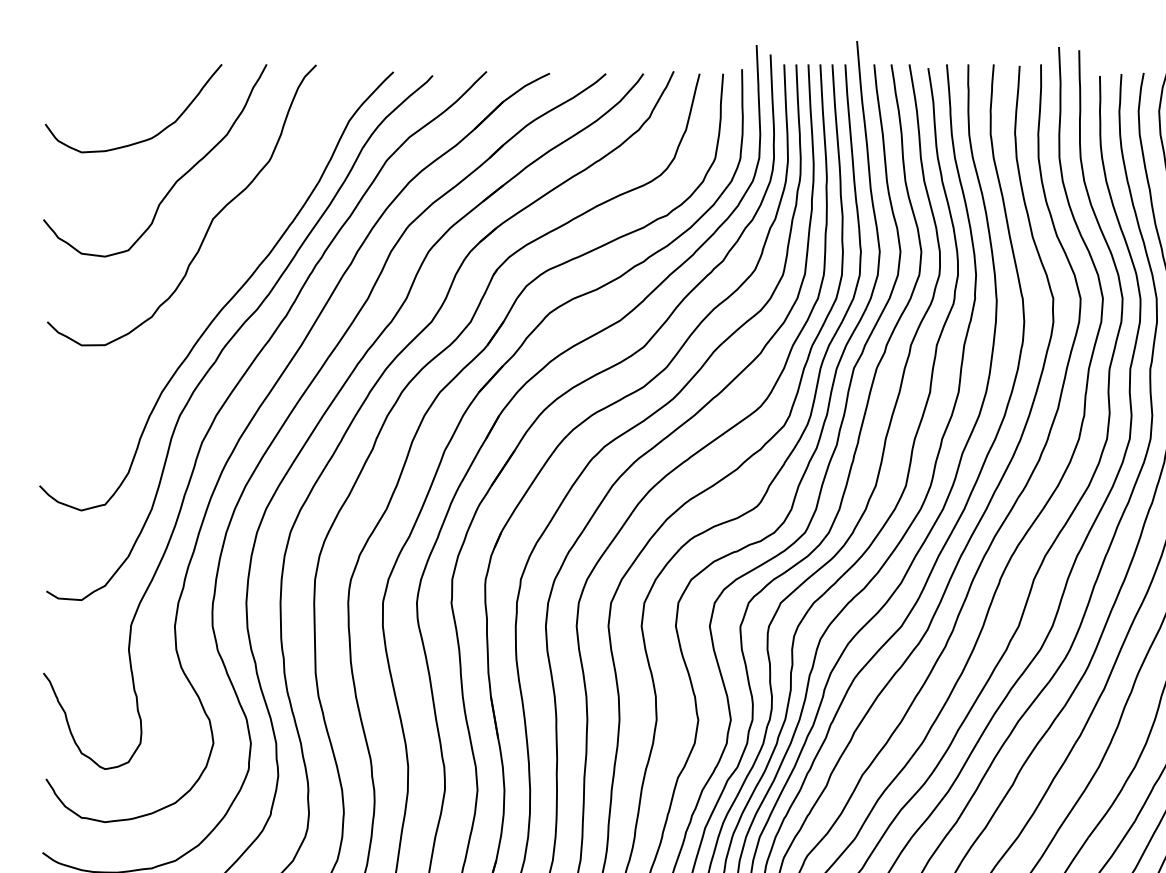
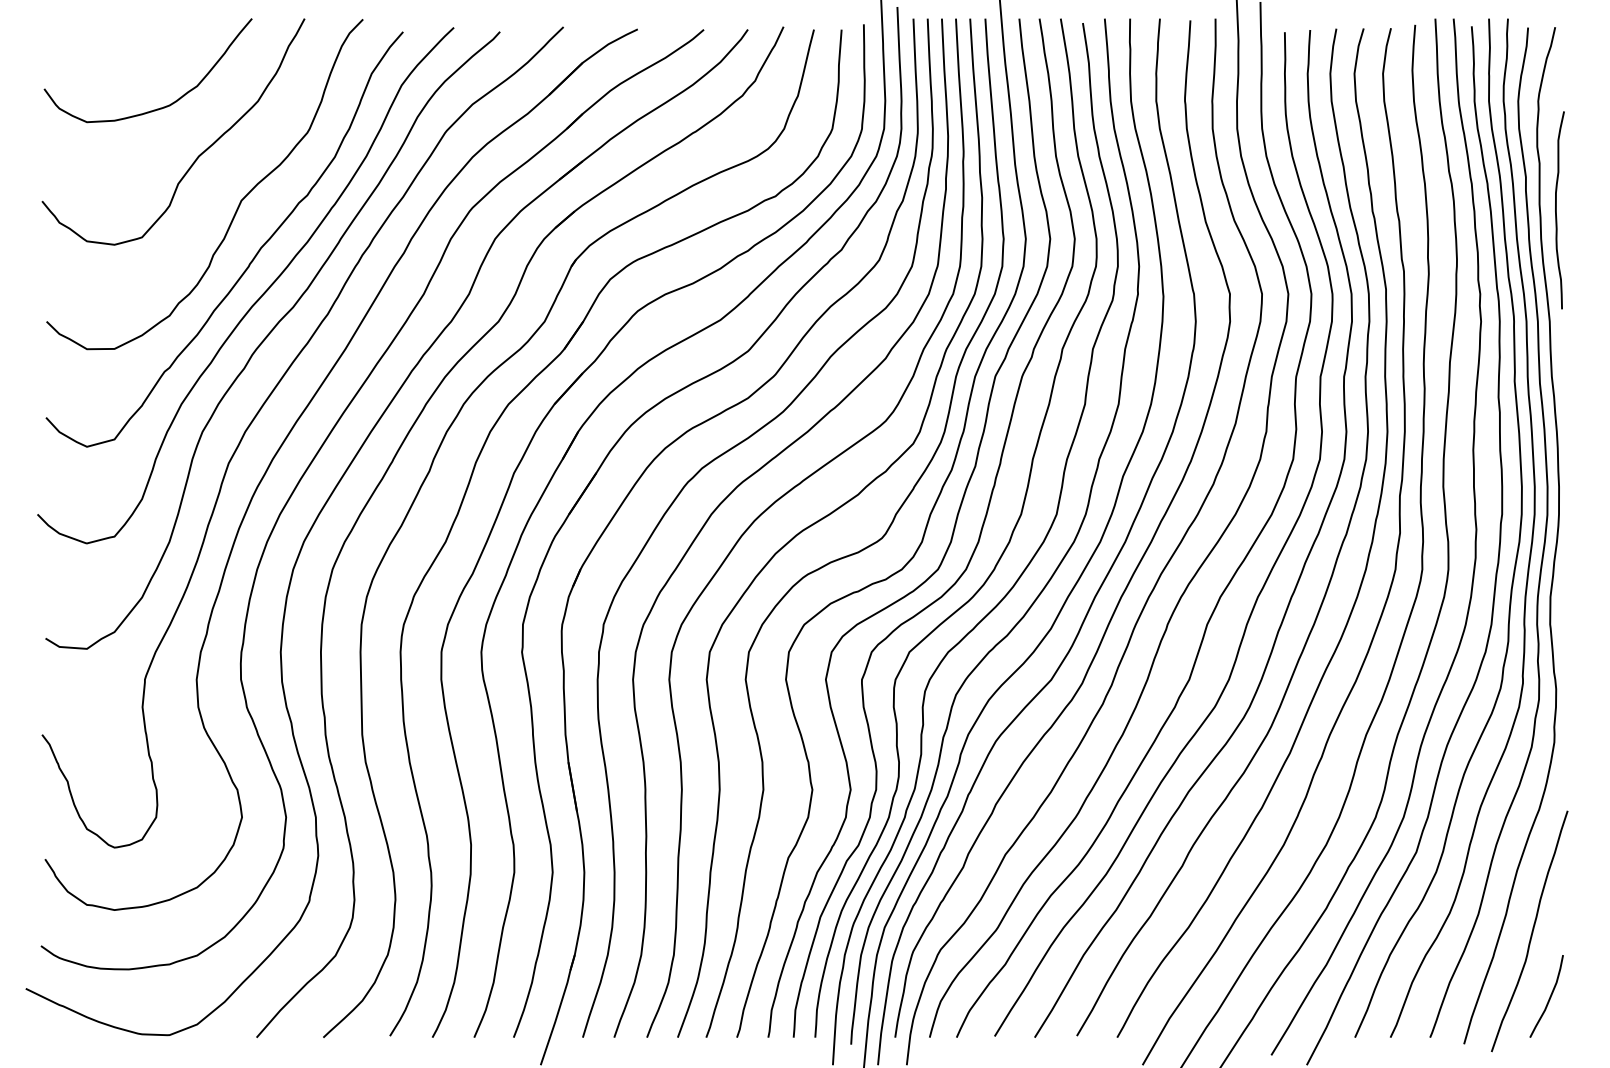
curve: (222, 268) -> (252, 258), added

